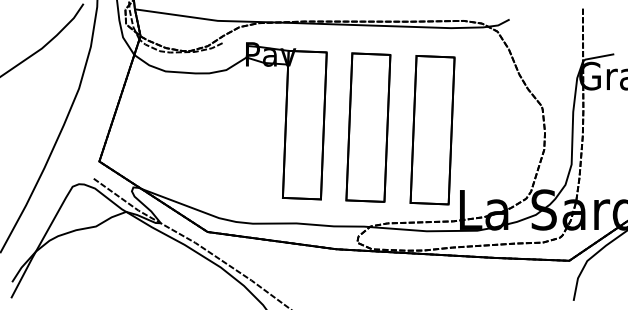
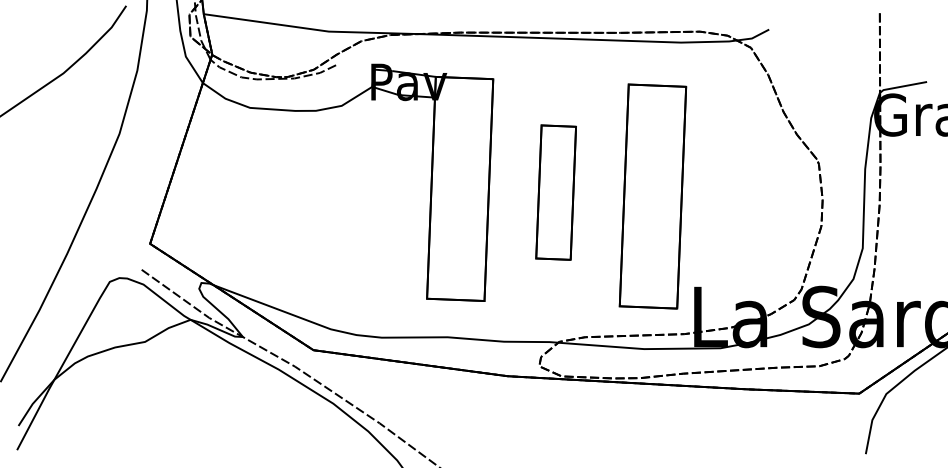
part: (368, 127) -> (556, 192), size x0.6

